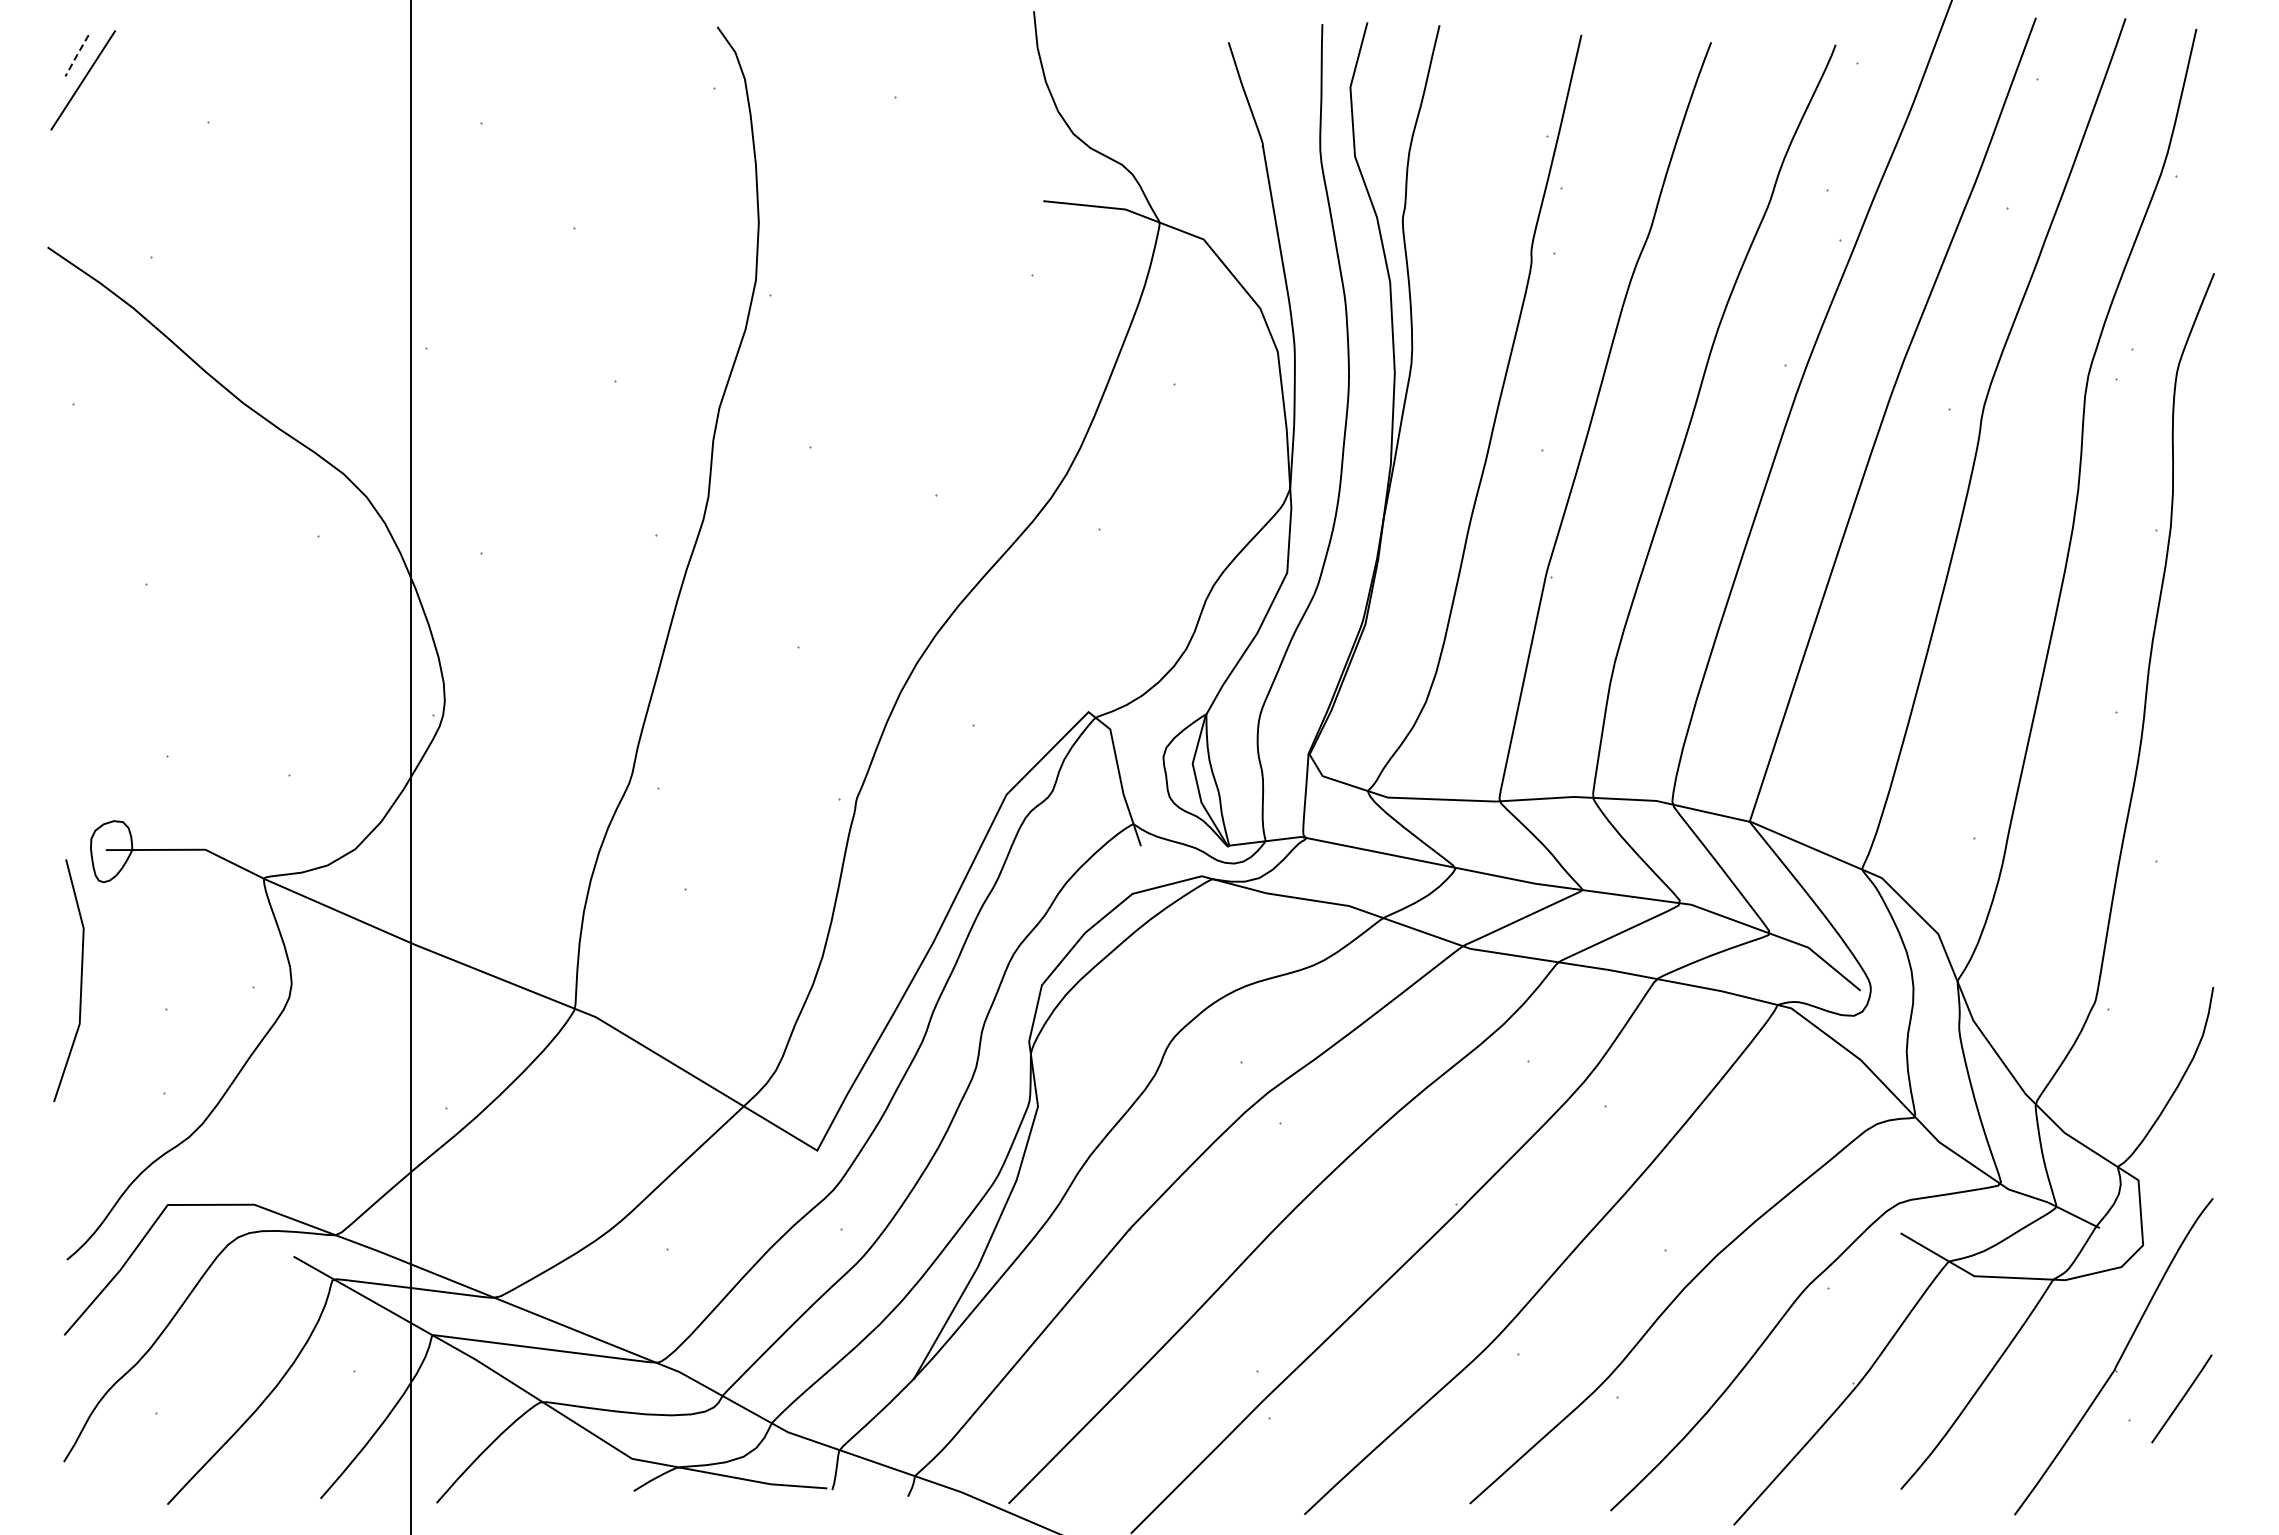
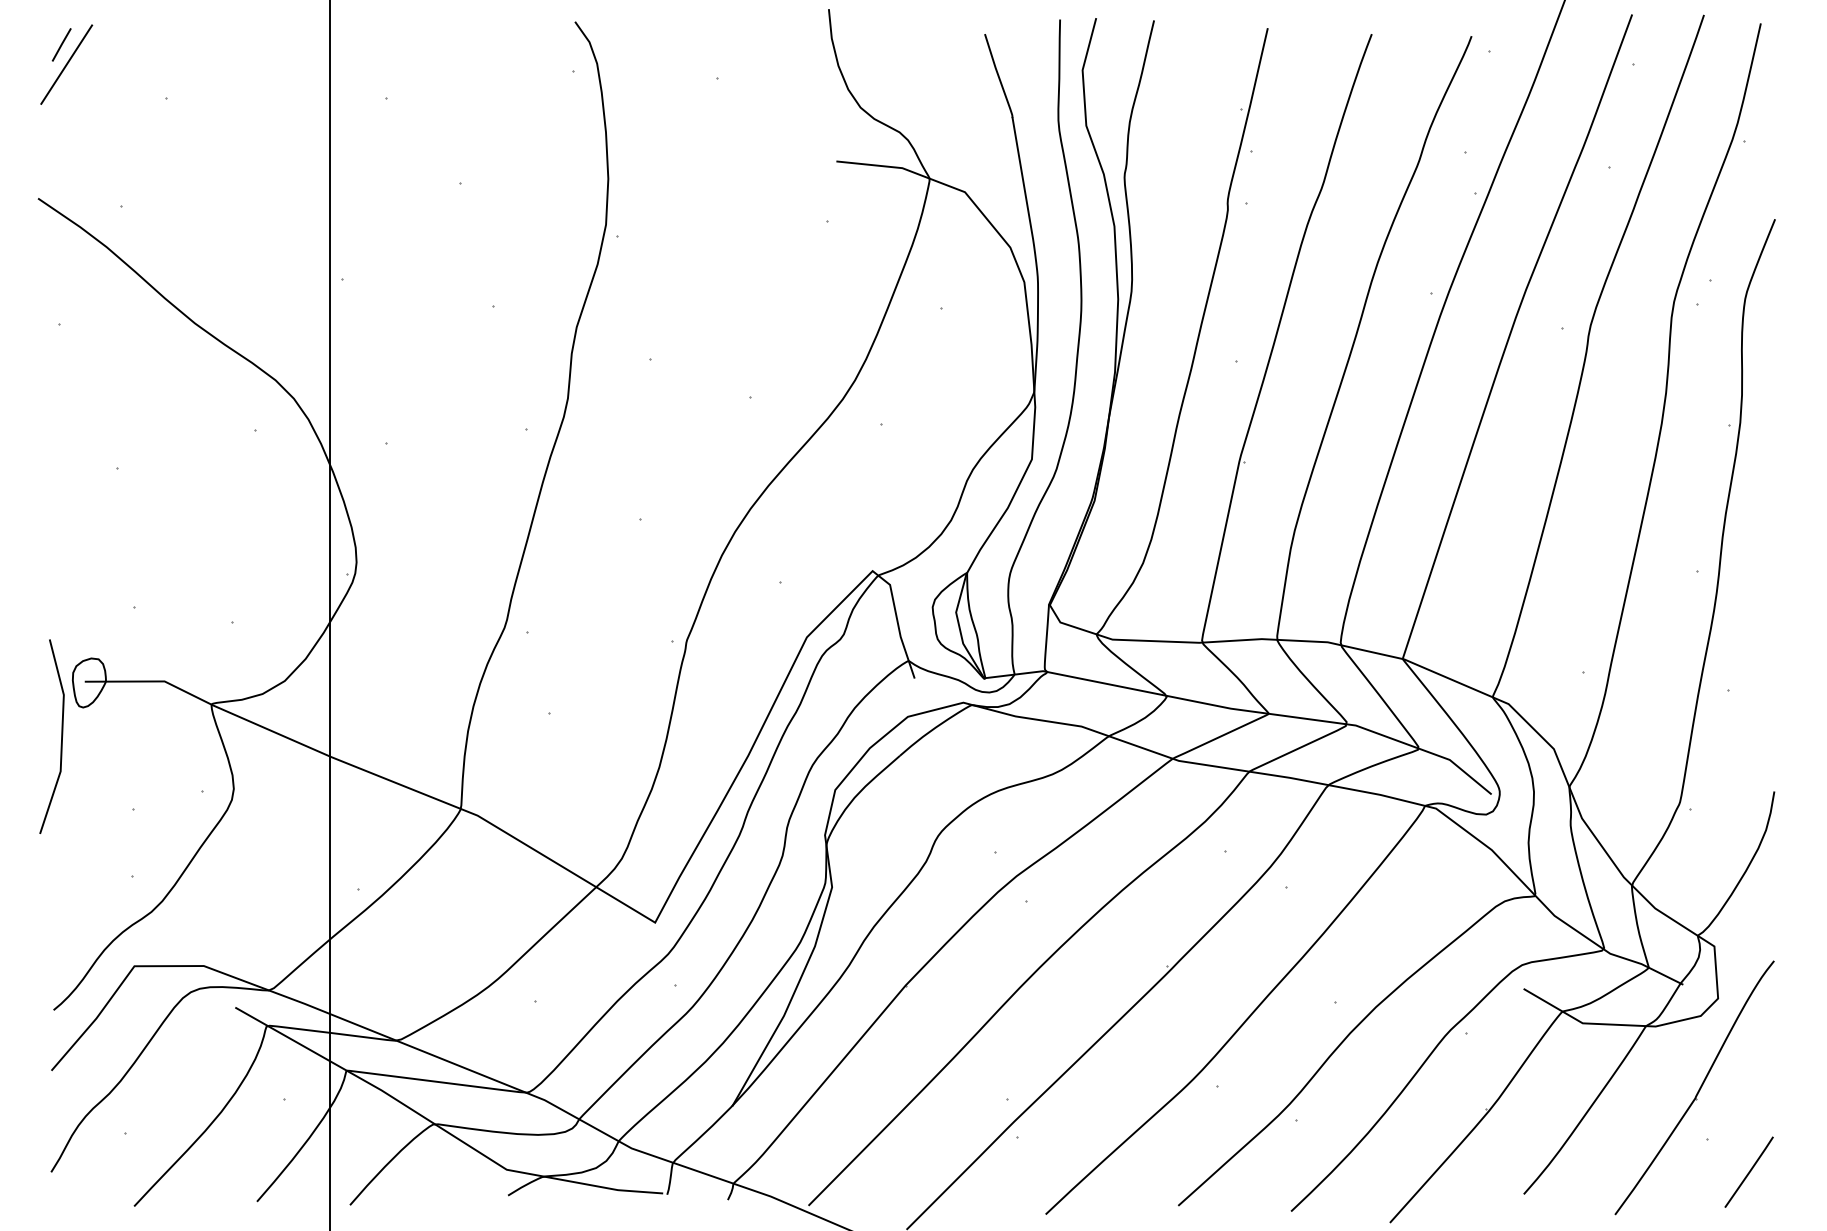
line: (76, 55) -> (61, 44), dashed -> solid
line: (80, 980) -> (61, 736), moved
line: (2181, 1398) -> (1748, 1171), moved

